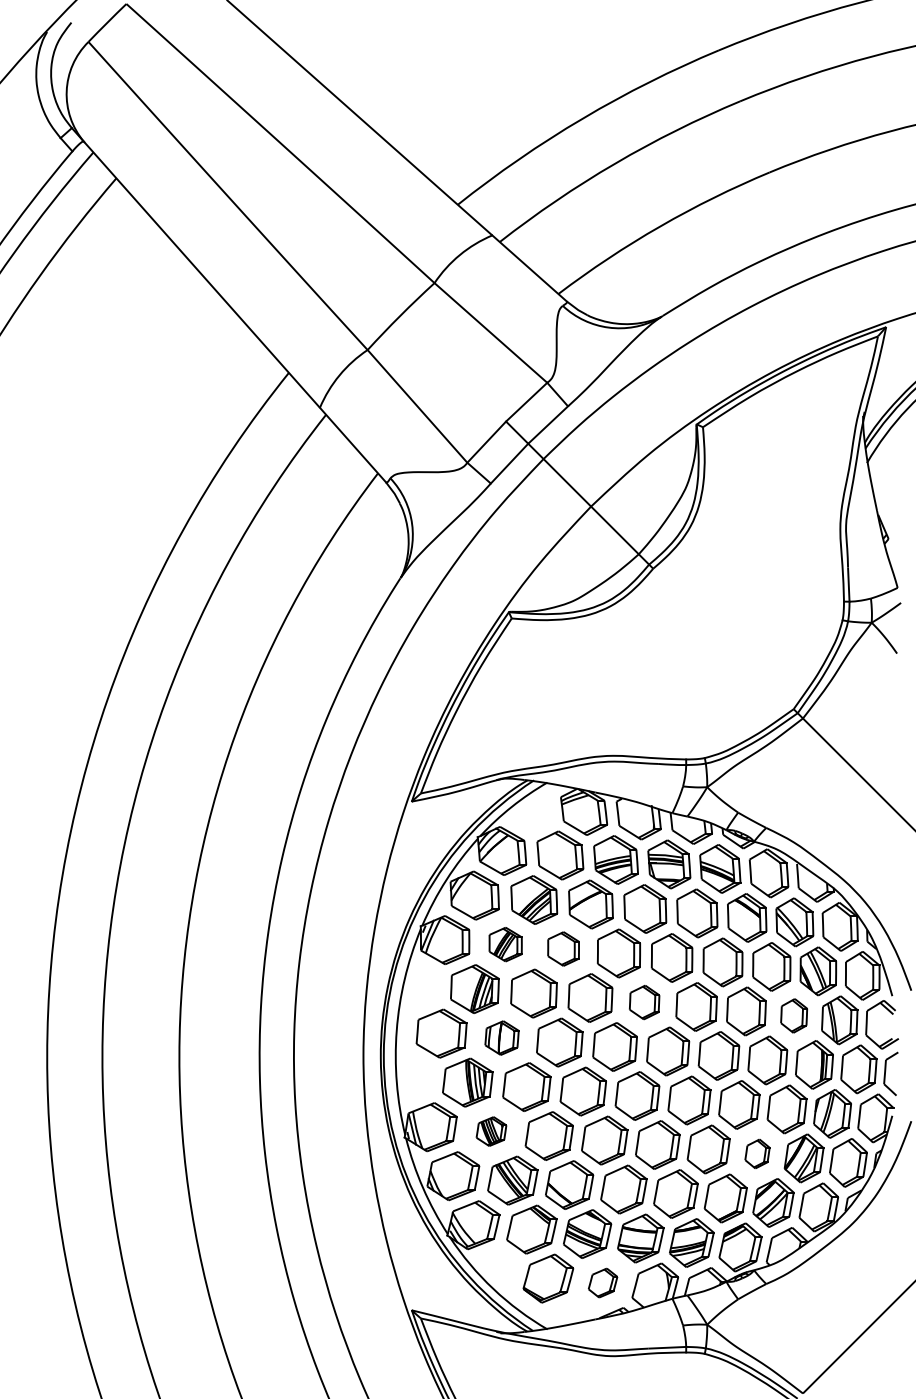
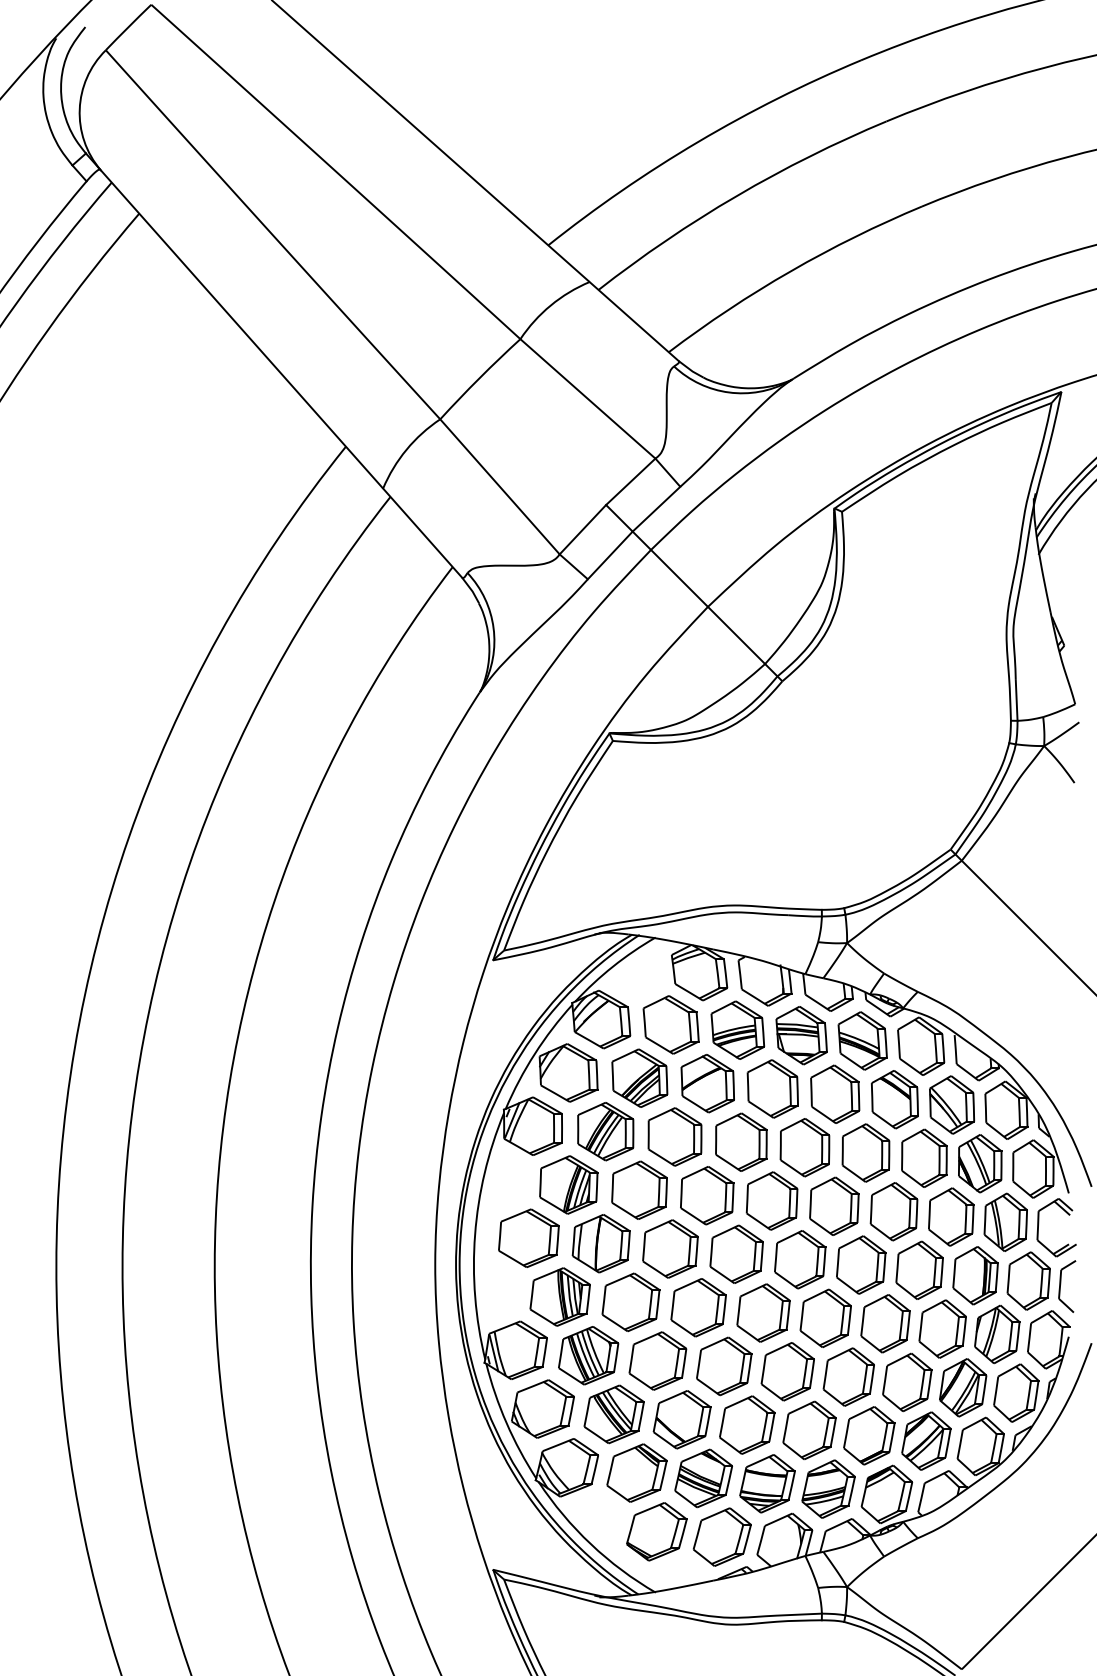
part: (505, 944) -> (605, 1131), size x1.43
part: (563, 948) -> (674, 1136), size x1.43
part: (644, 1002) -> (771, 1200), size x1.43
part: (793, 1015) -> (950, 1216), size x1.43
part: (501, 1037) -> (600, 1242), size x1.43
part: (491, 1131) -> (588, 1355), size x1.67
part: (757, 1153) -> (907, 1381), size x1.67
part: (602, 1282) -> (721, 1536), size x1.67

